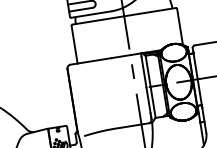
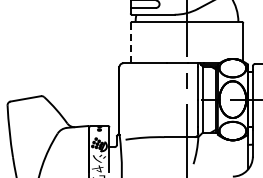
line: (74, 44) -> (130, 43), solid -> dashed

